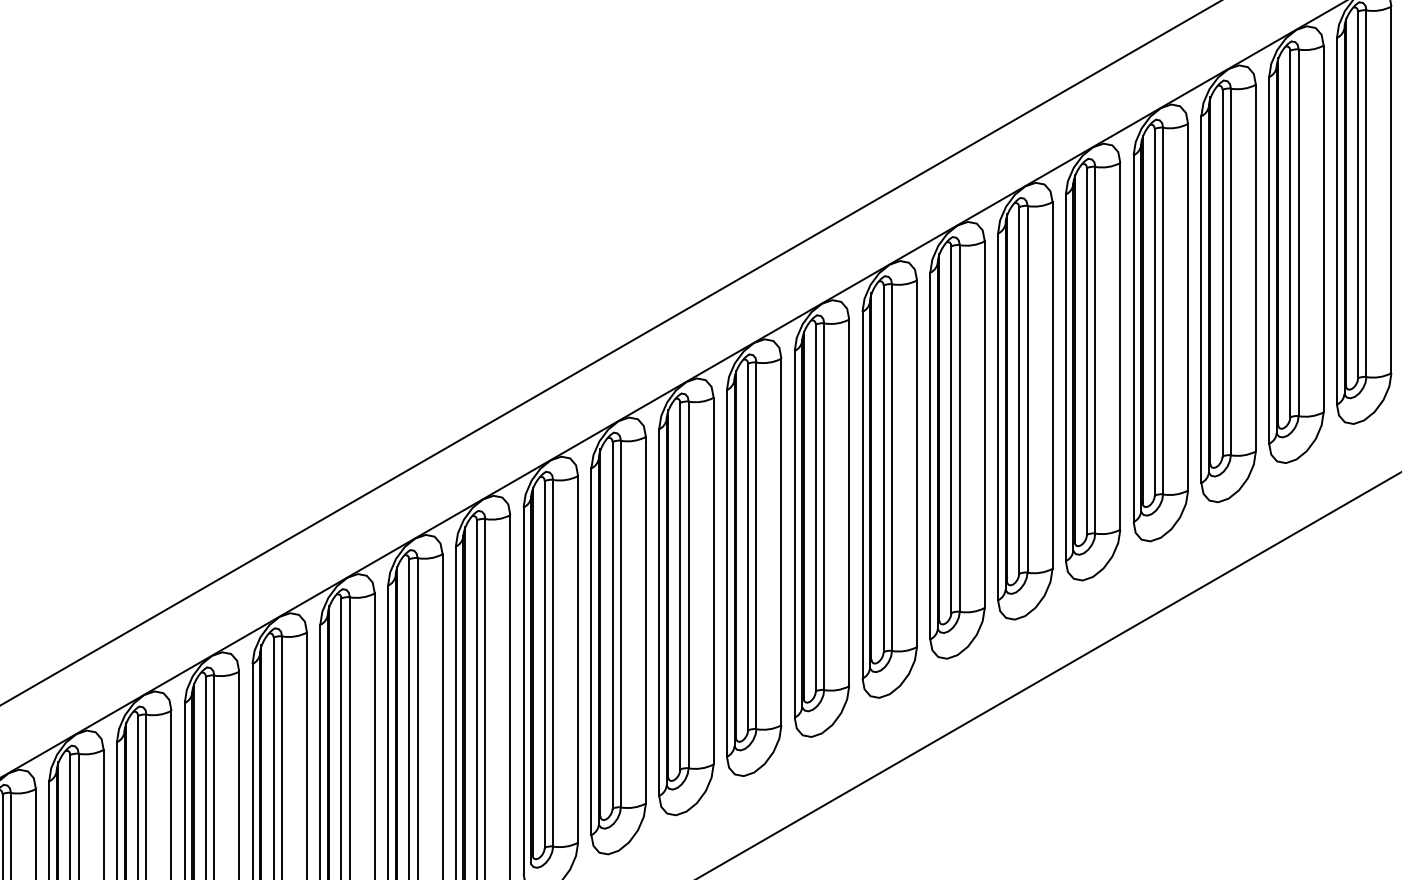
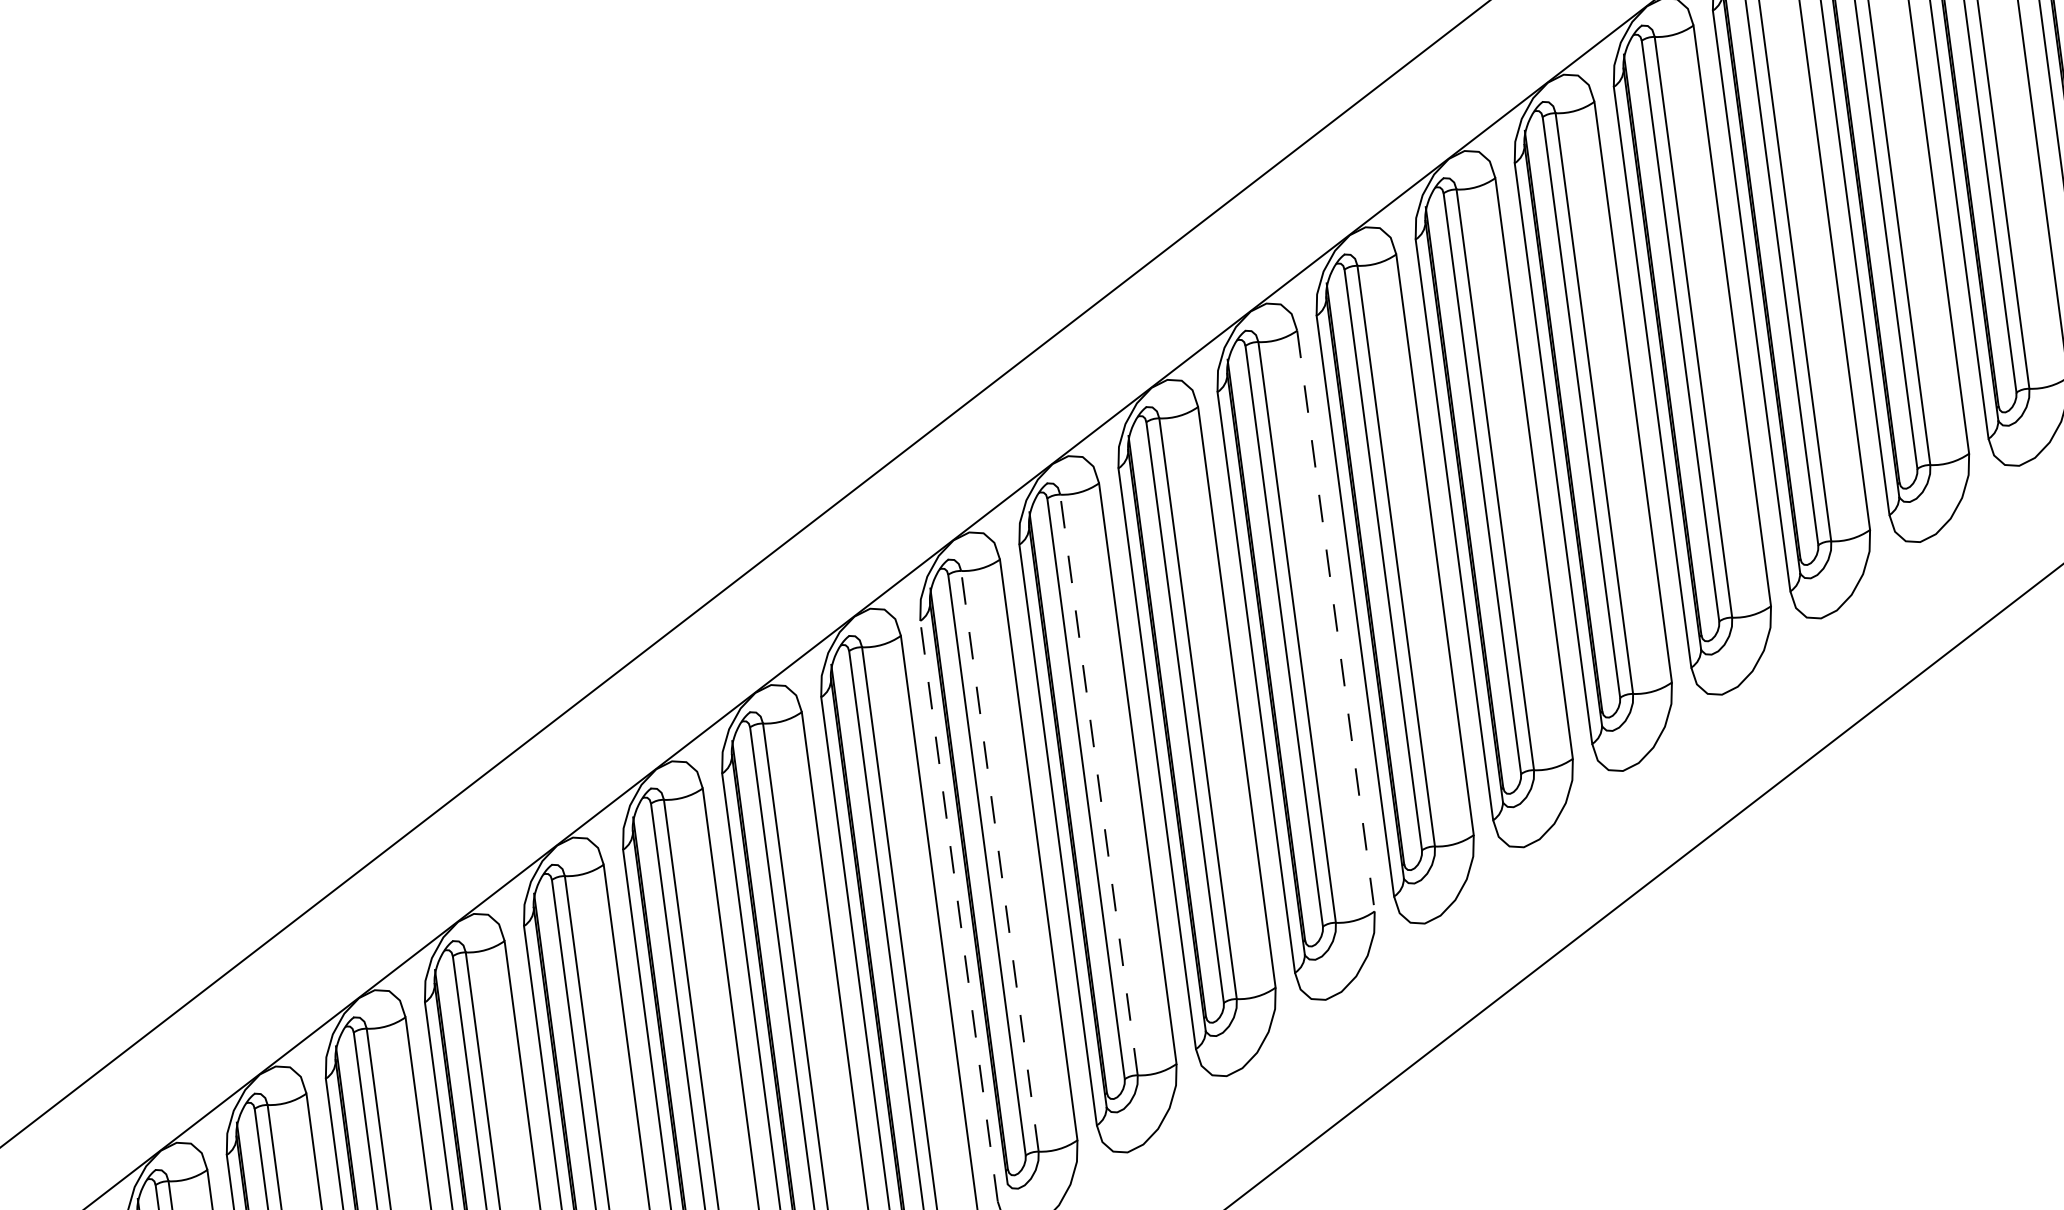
line: (781, 542) -> (1336, 621), solid -> dashed
line: (620, 623) -> (1098, 784), solid -> dashed
line: (553, 662) -> (1000, 860), solid -> dashed
line: (523, 690) -> (958, 910), solid -> dashed

